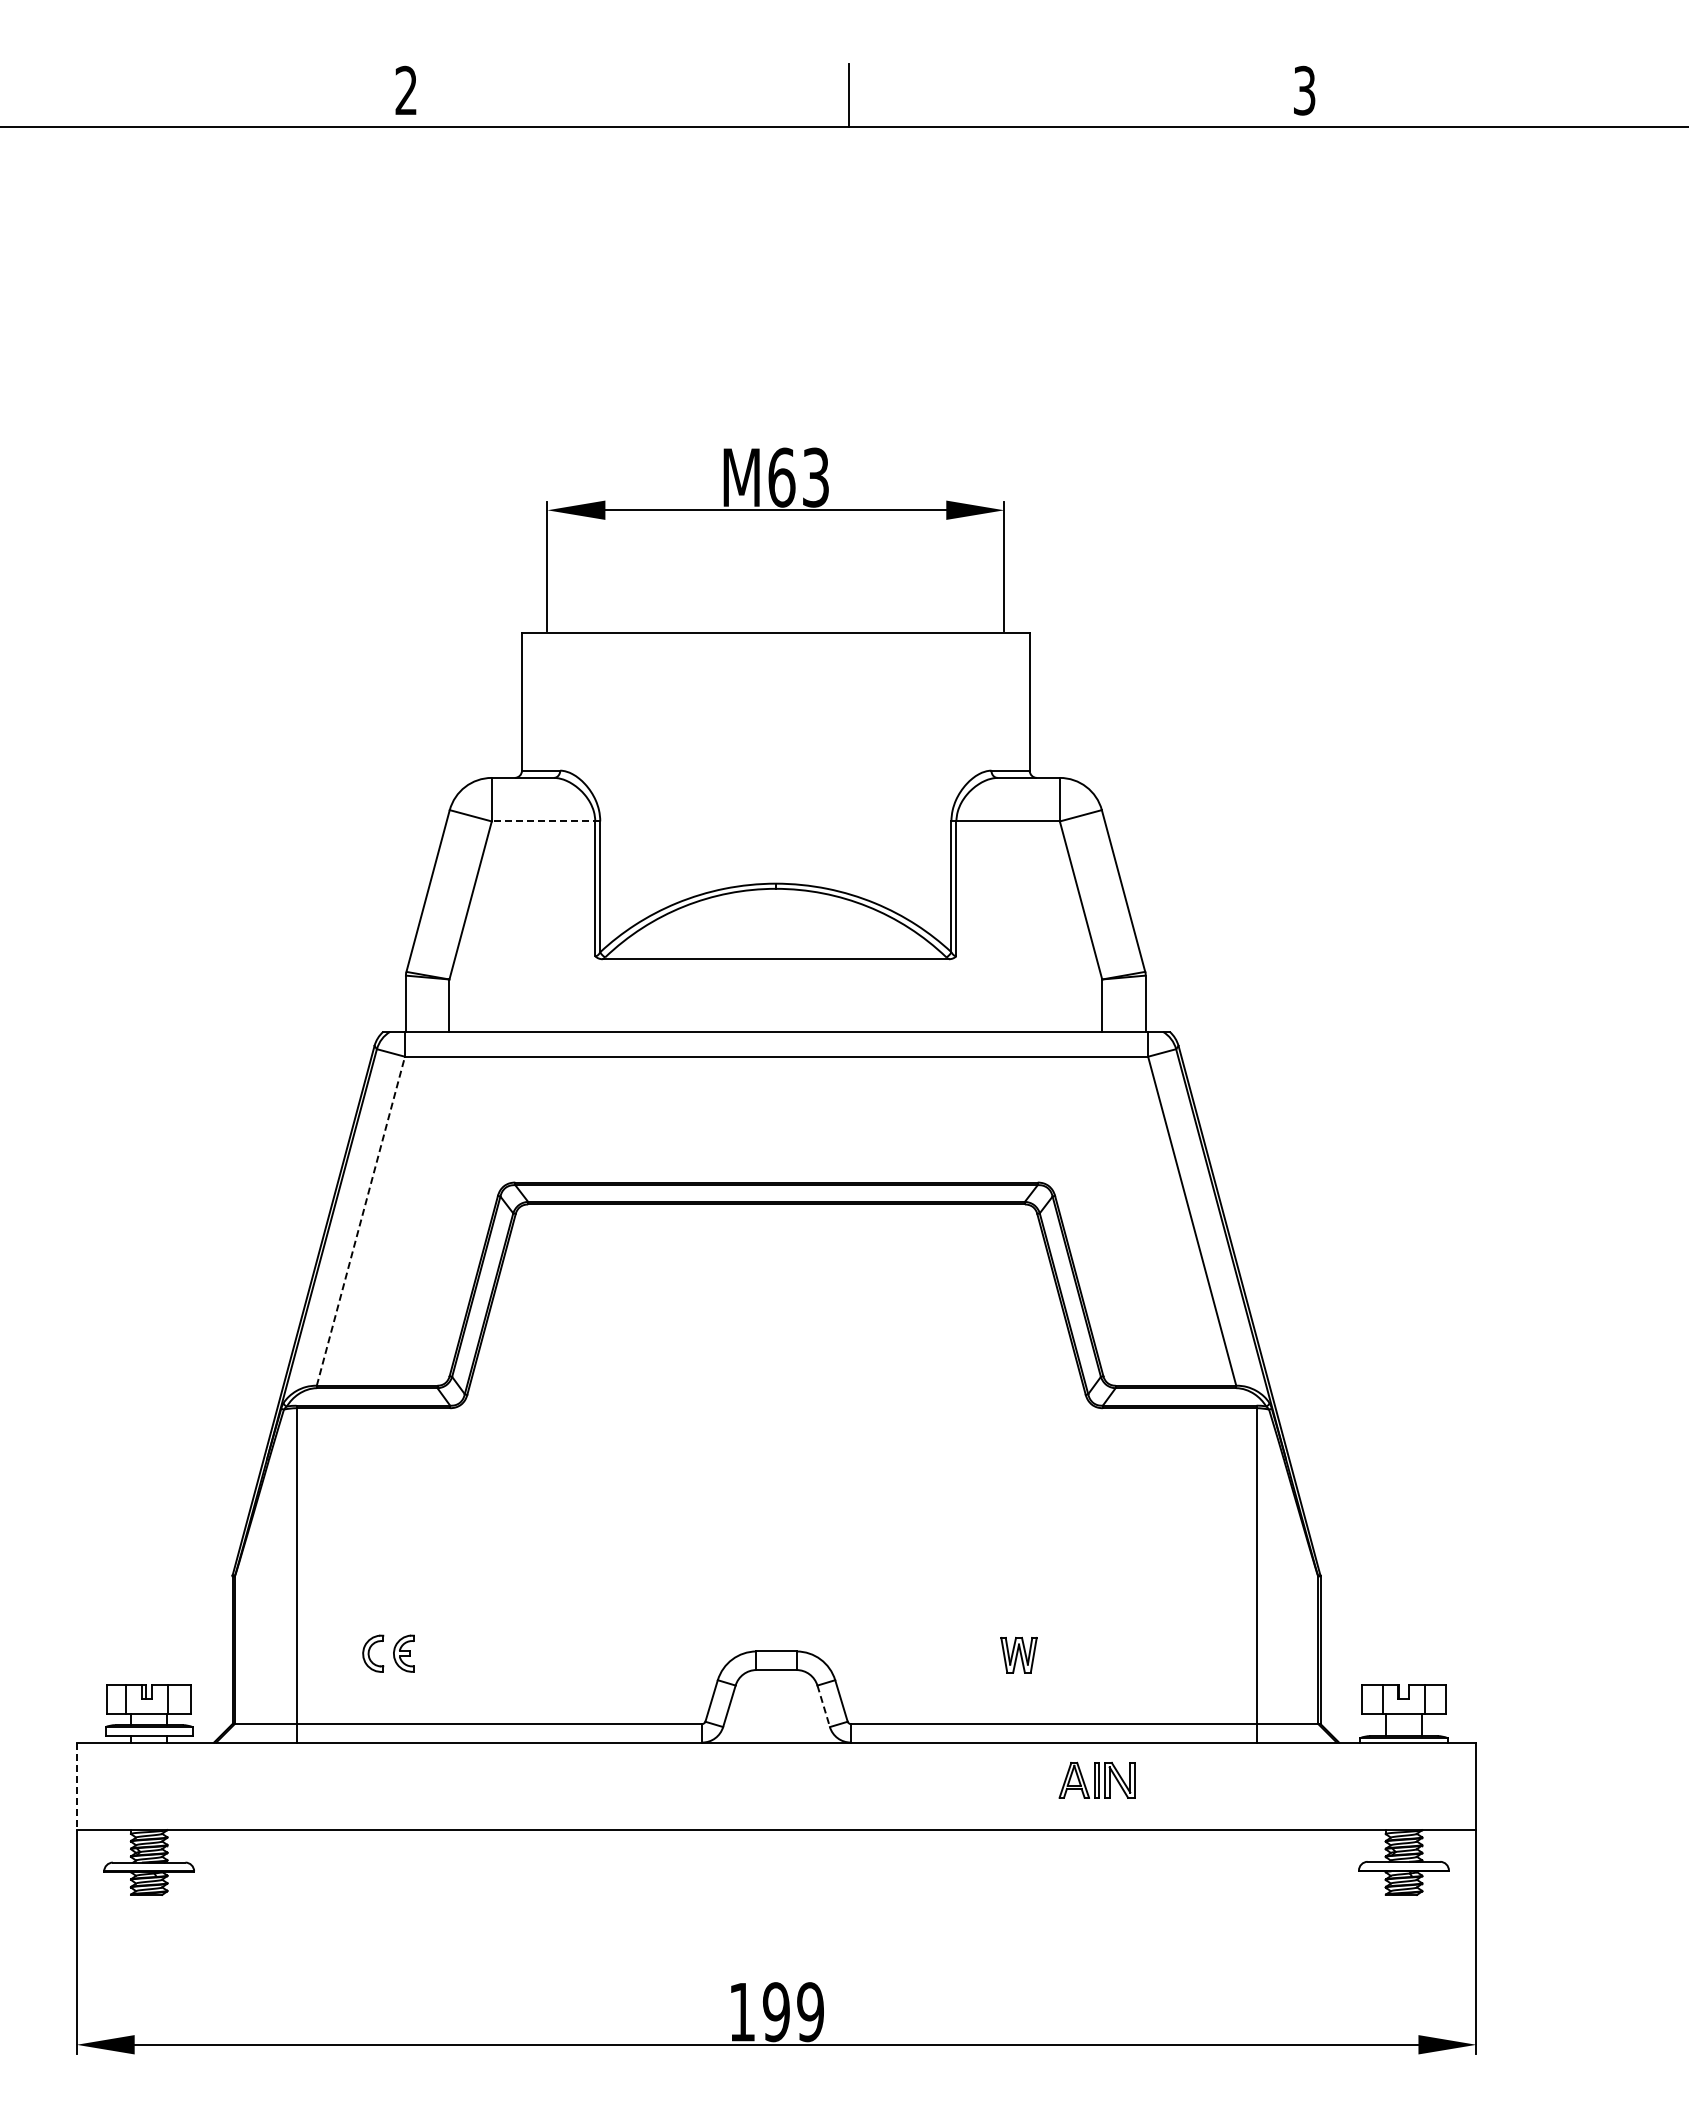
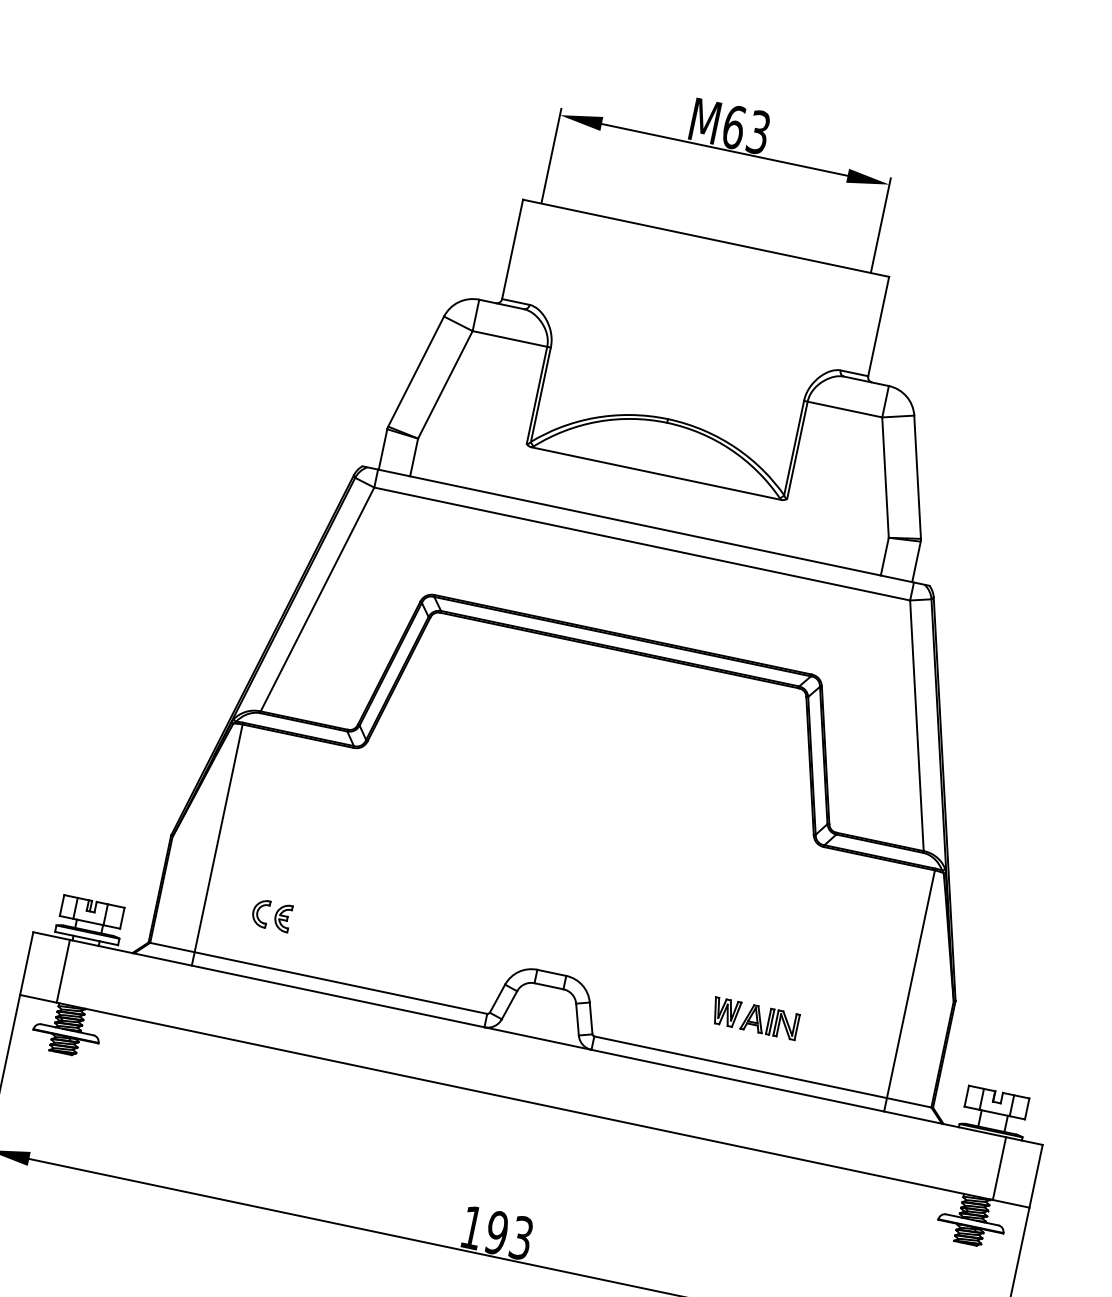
line: (545, 821) -> (511, 339), dashed -> solid
line: (361, 1220) -> (318, 599), dashed -> solid
line: (823, 1706) -> (577, 1019), dashed -> solid
part: (1096, 1779) -> (769, 1021), moved
line: (127, 1785) -> (63, 970), added
line: (1425, 1785) -> (999, 1168), added
line: (76, 1786) -> (26, 963), dashed -> solid
text: (810, 2012) -> (521, 1238), 199 -> 193

